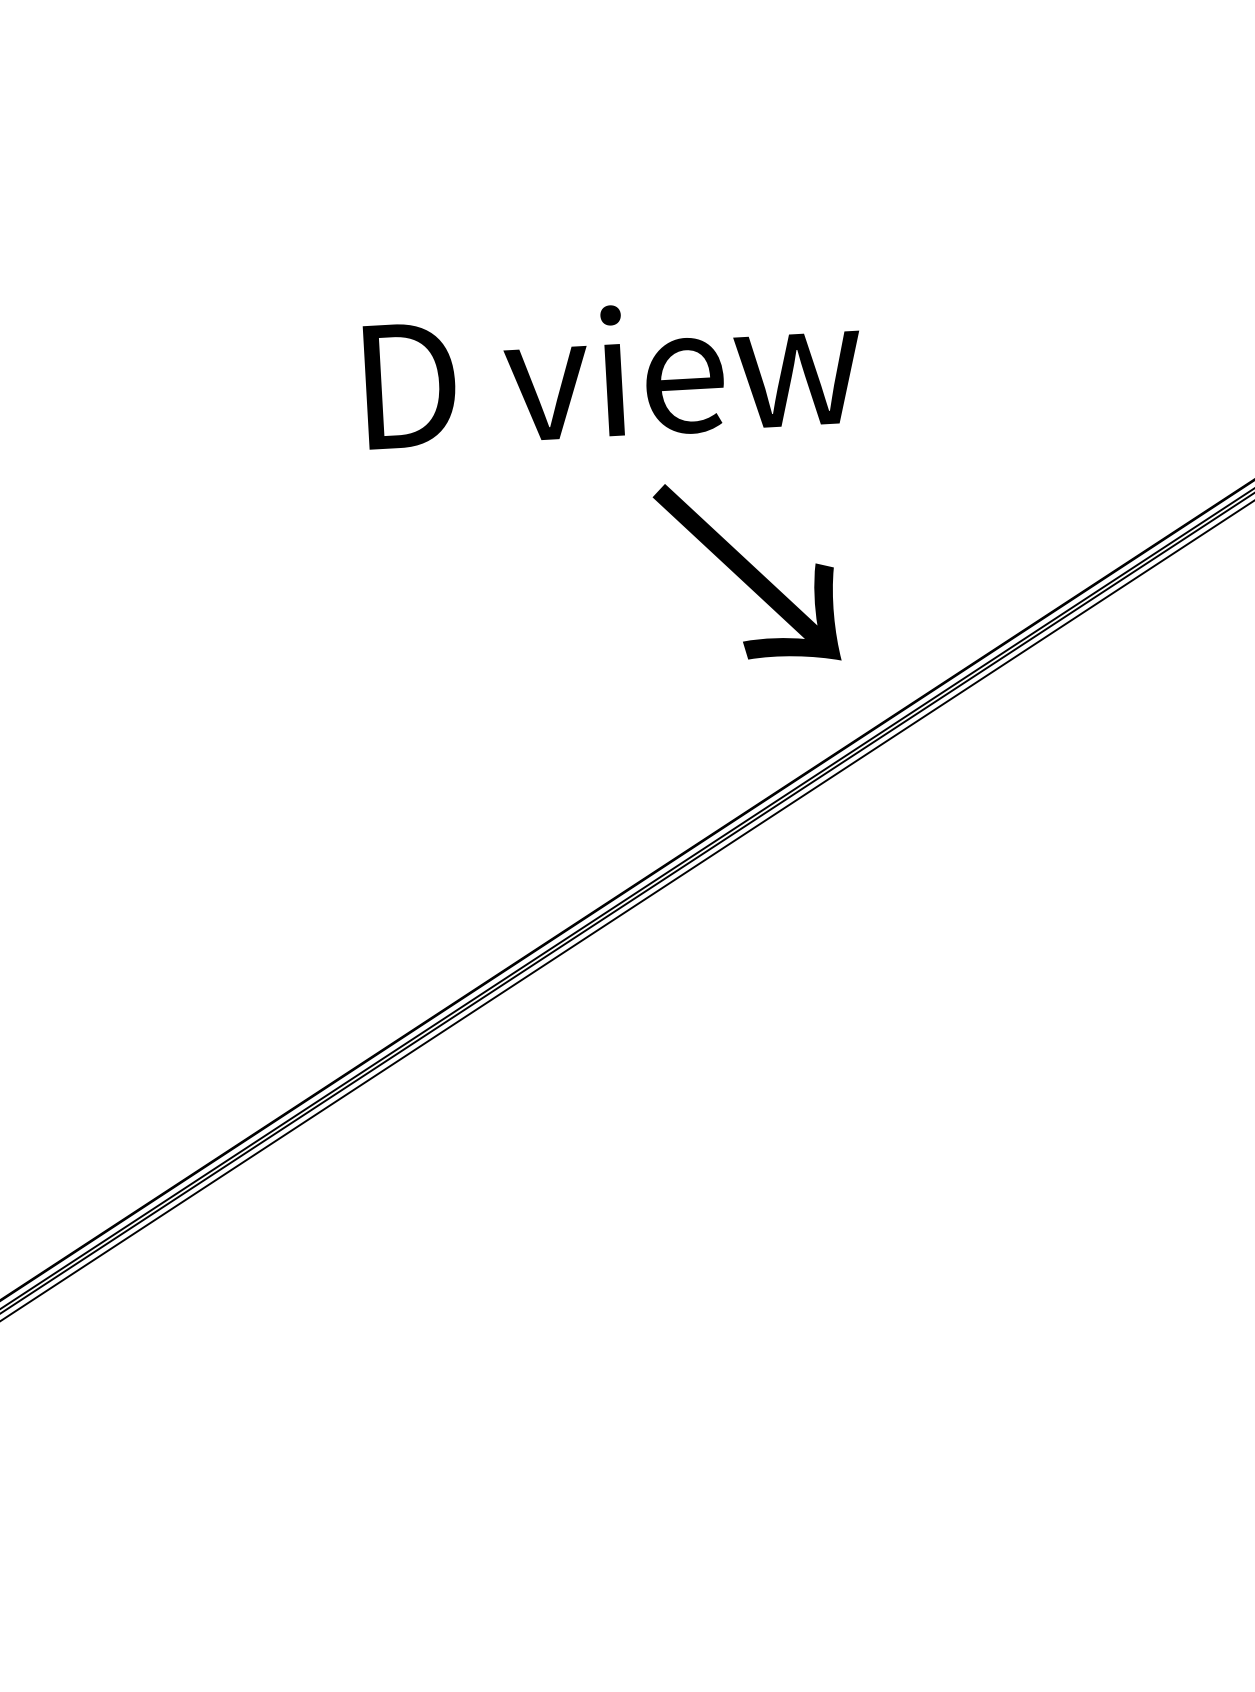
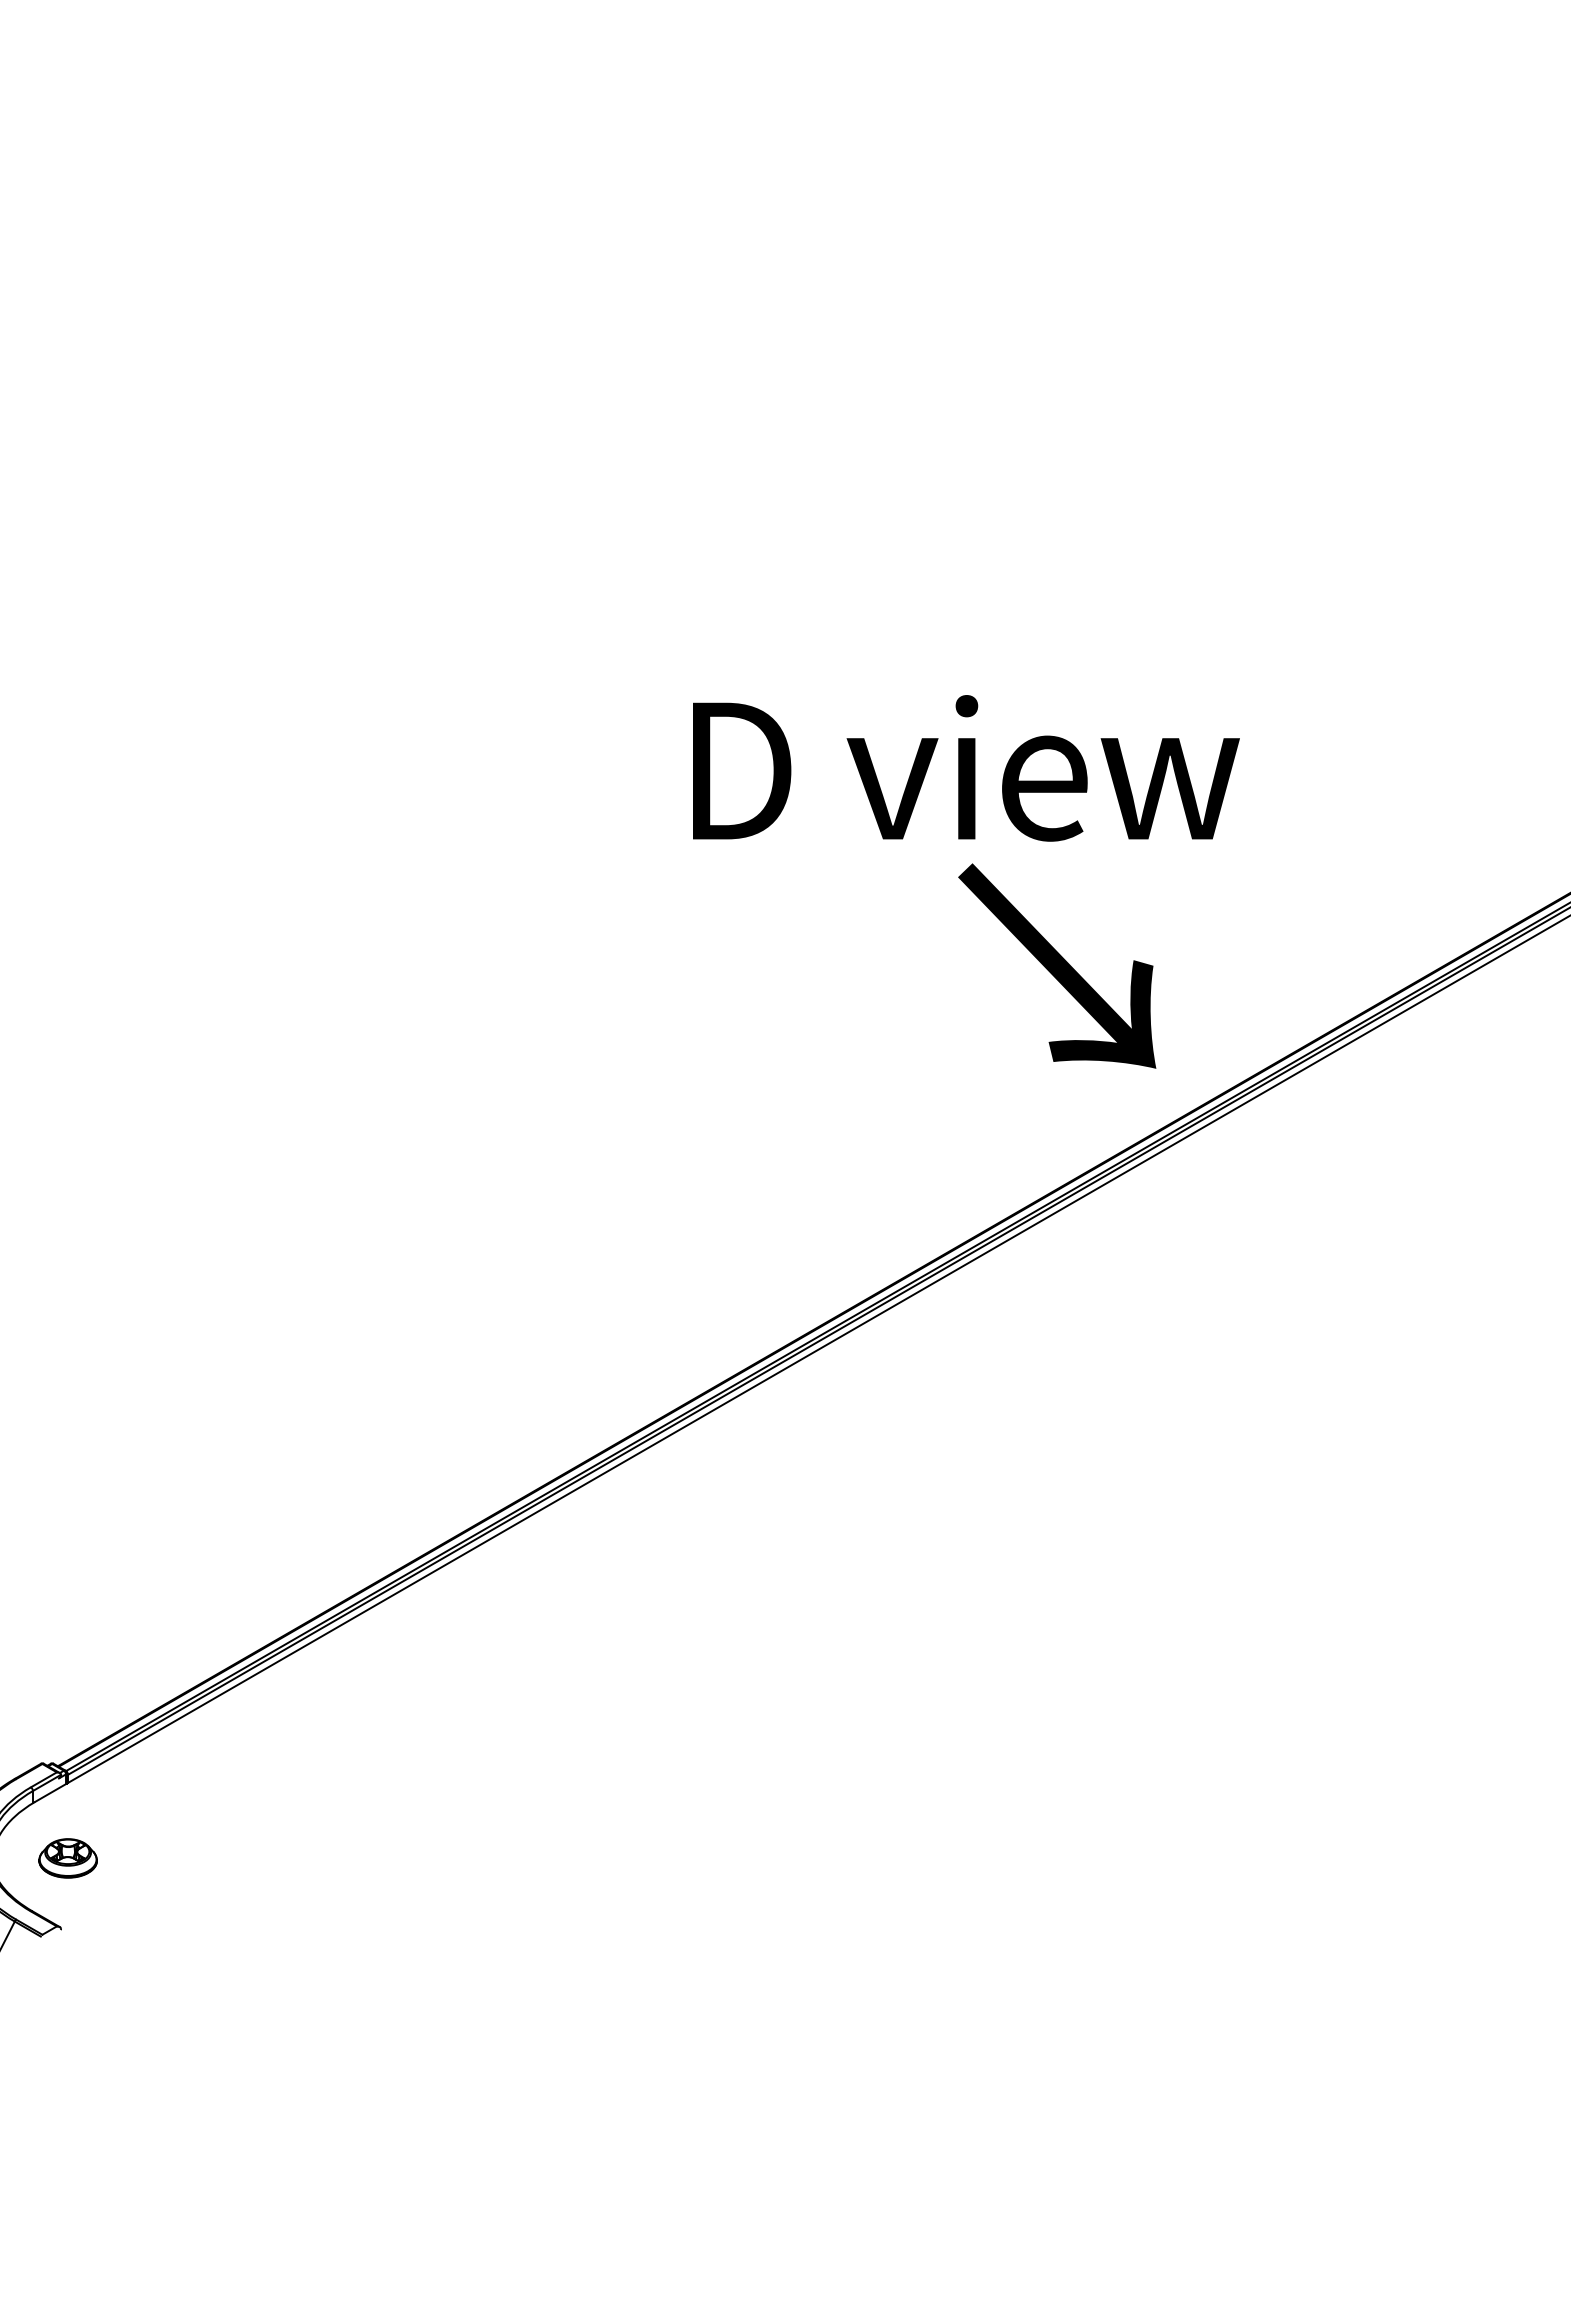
text: (613, 371) -> (966, 768), moved
text: (747, 572) -> (1057, 965), moved

